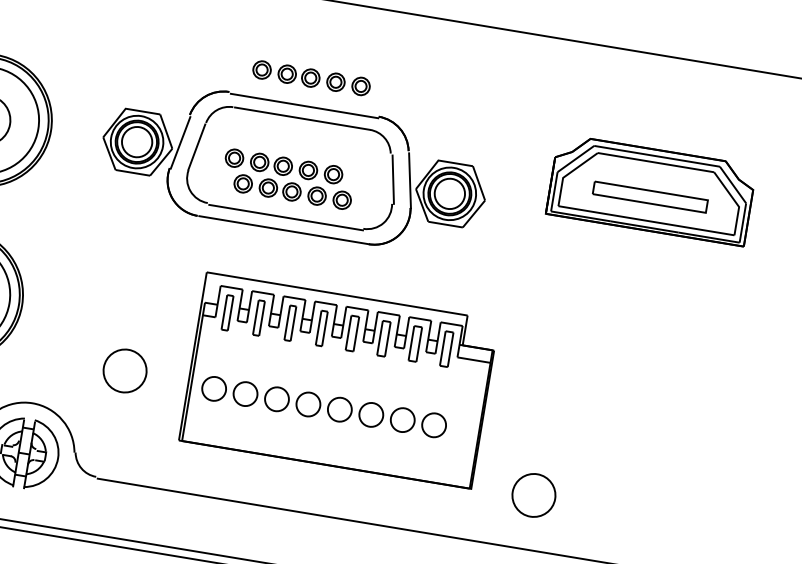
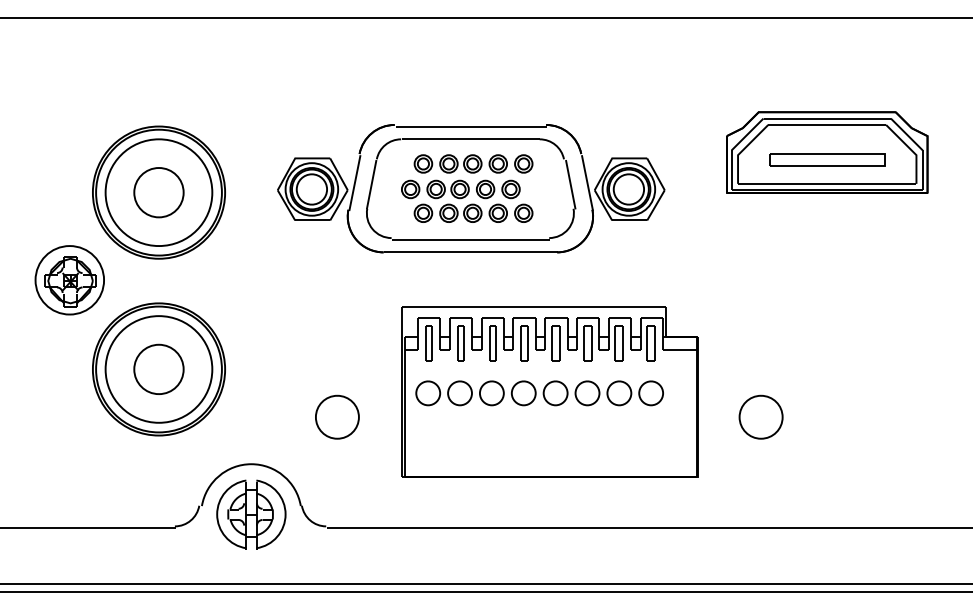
part: (311, 77) -> (473, 163), moved
part: (323, 407) -> (539, 393), moved
part: (533, 494) -> (760, 416), moved

